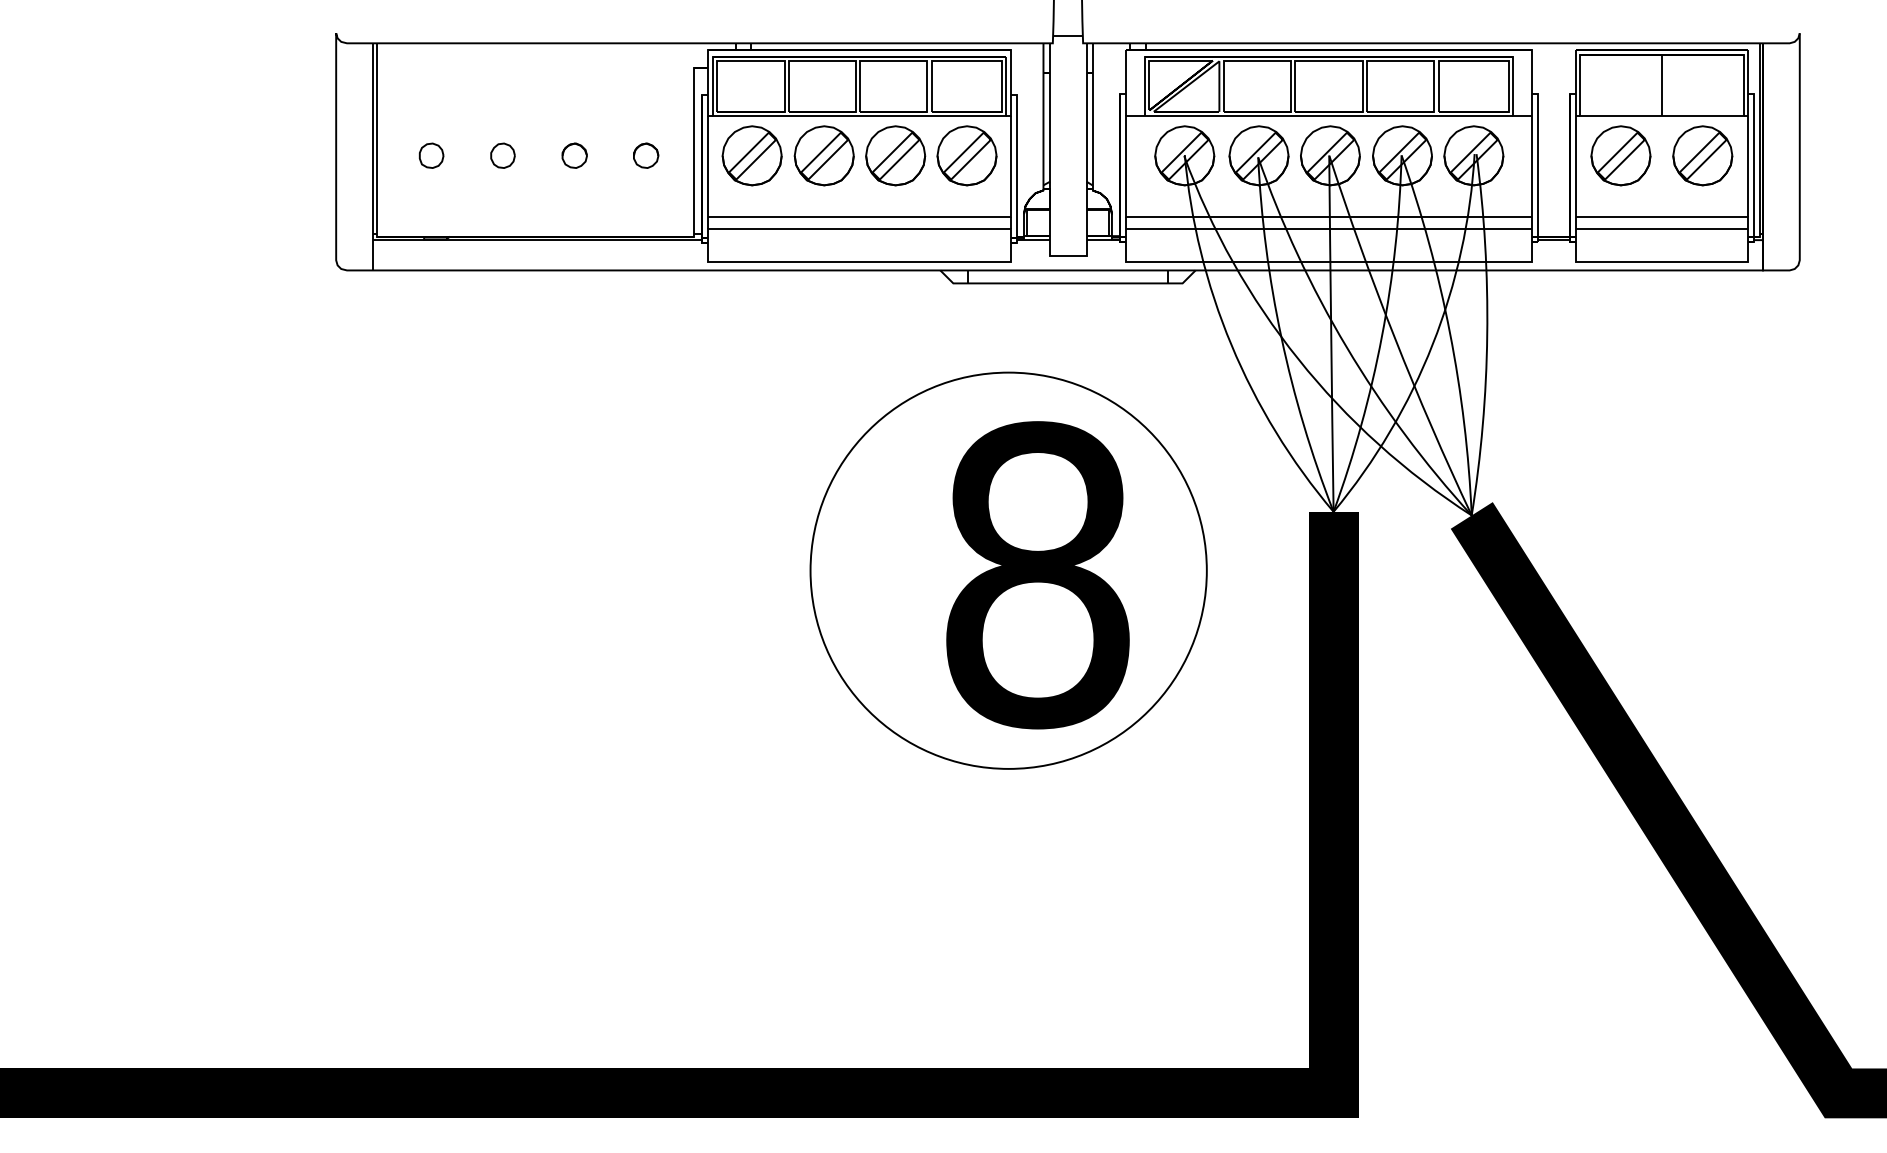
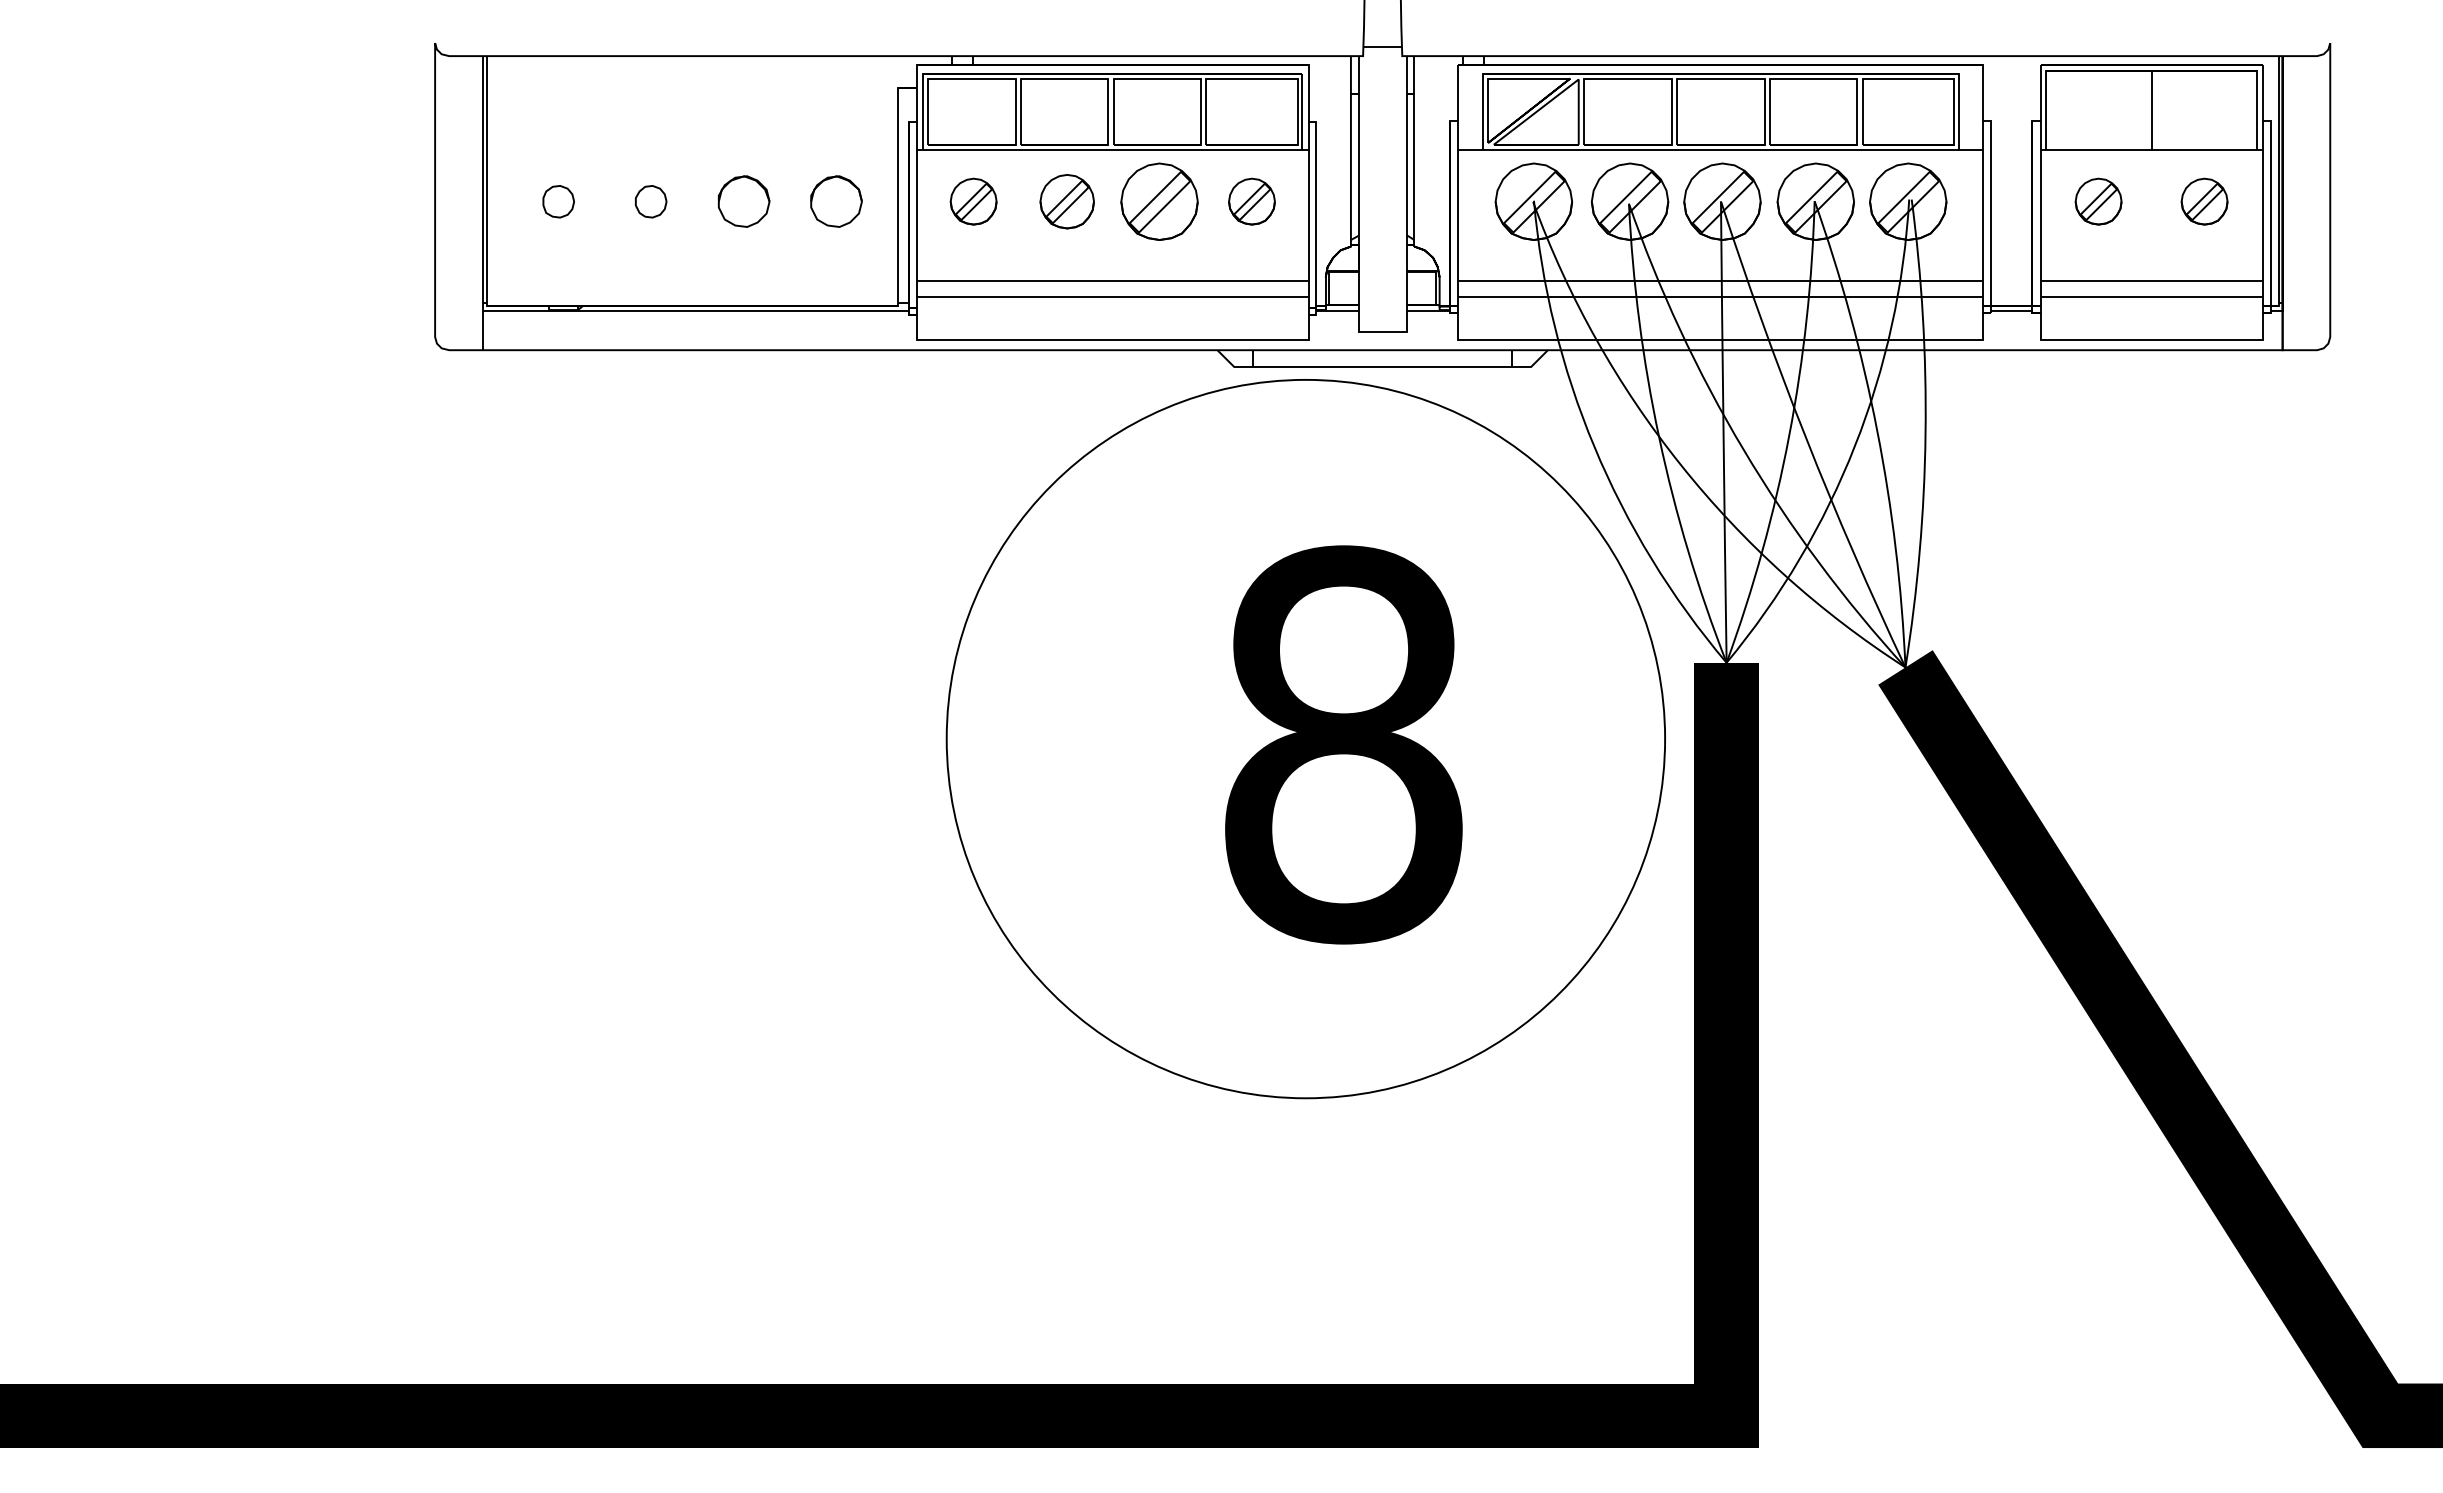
part: (574, 155) -> (743, 201), size x1.6
part: (646, 155) -> (836, 201), size x1.6
part: (751, 155) -> (973, 201), size x0.6
part: (824, 155) -> (1067, 201), size x0.7
part: (966, 155) -> (1251, 201), size x0.6
part: (1620, 155) -> (2098, 201), size x0.6
part: (1702, 155) -> (2204, 201), size x0.6
circle: (1008, 570) -> (1305, 738), size x1.4

